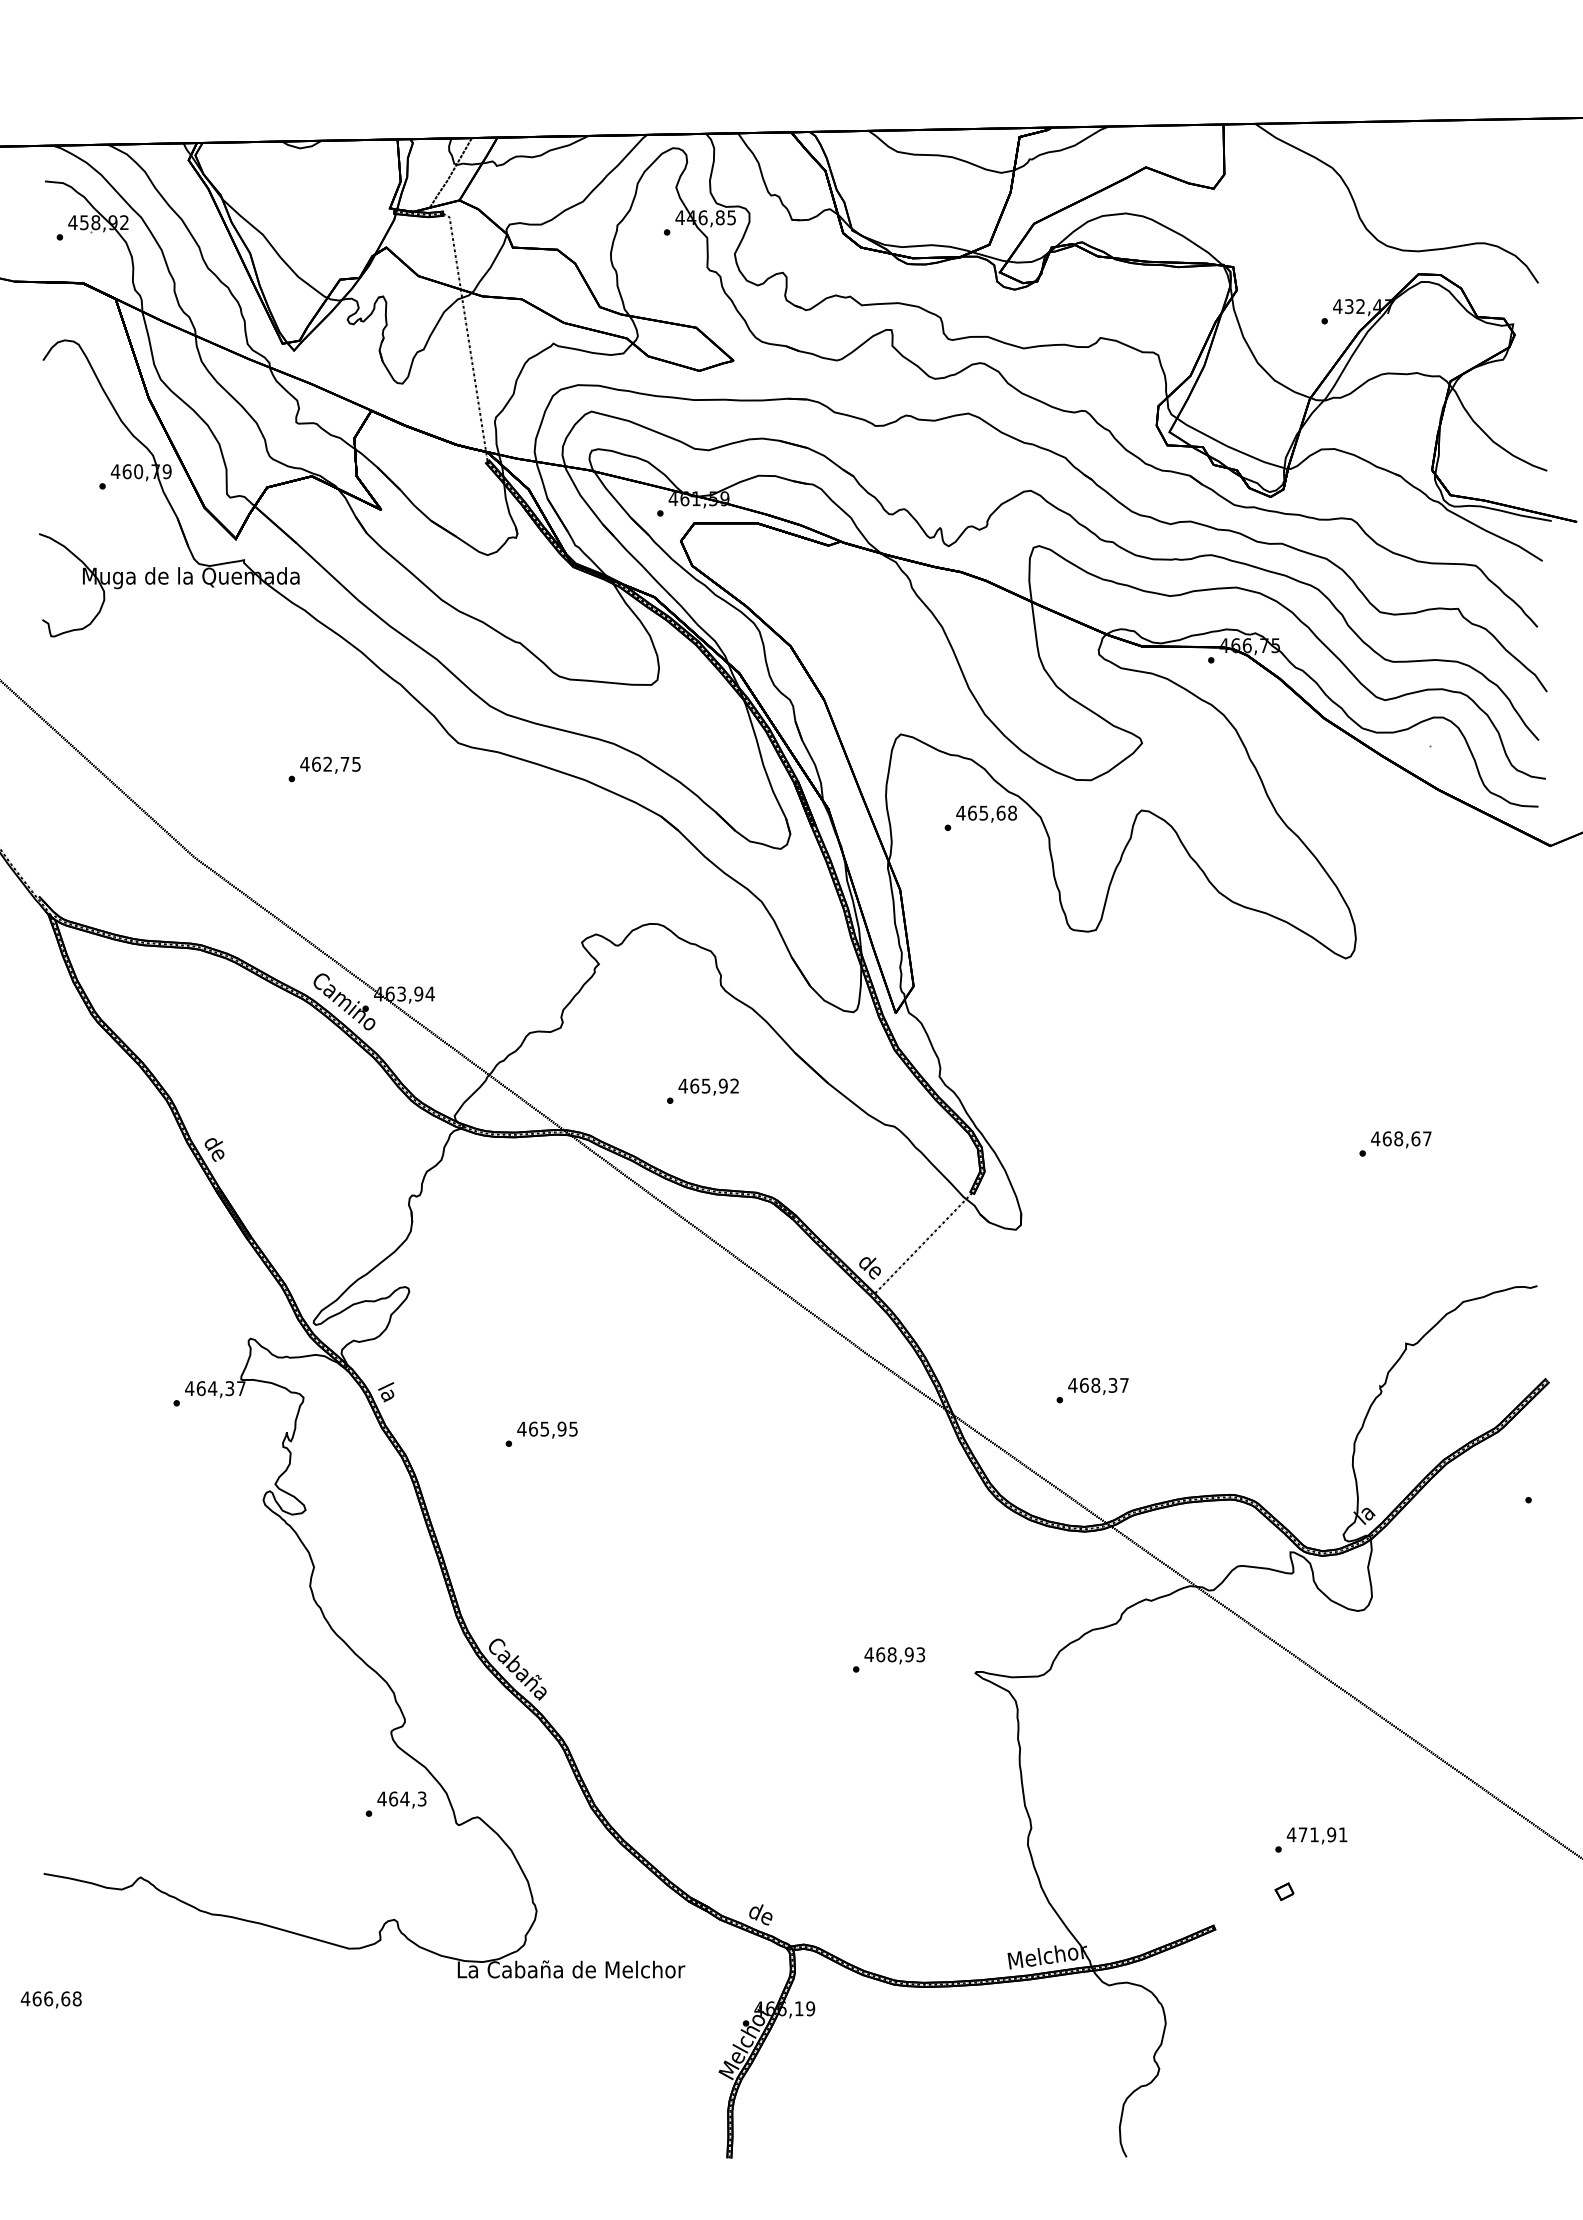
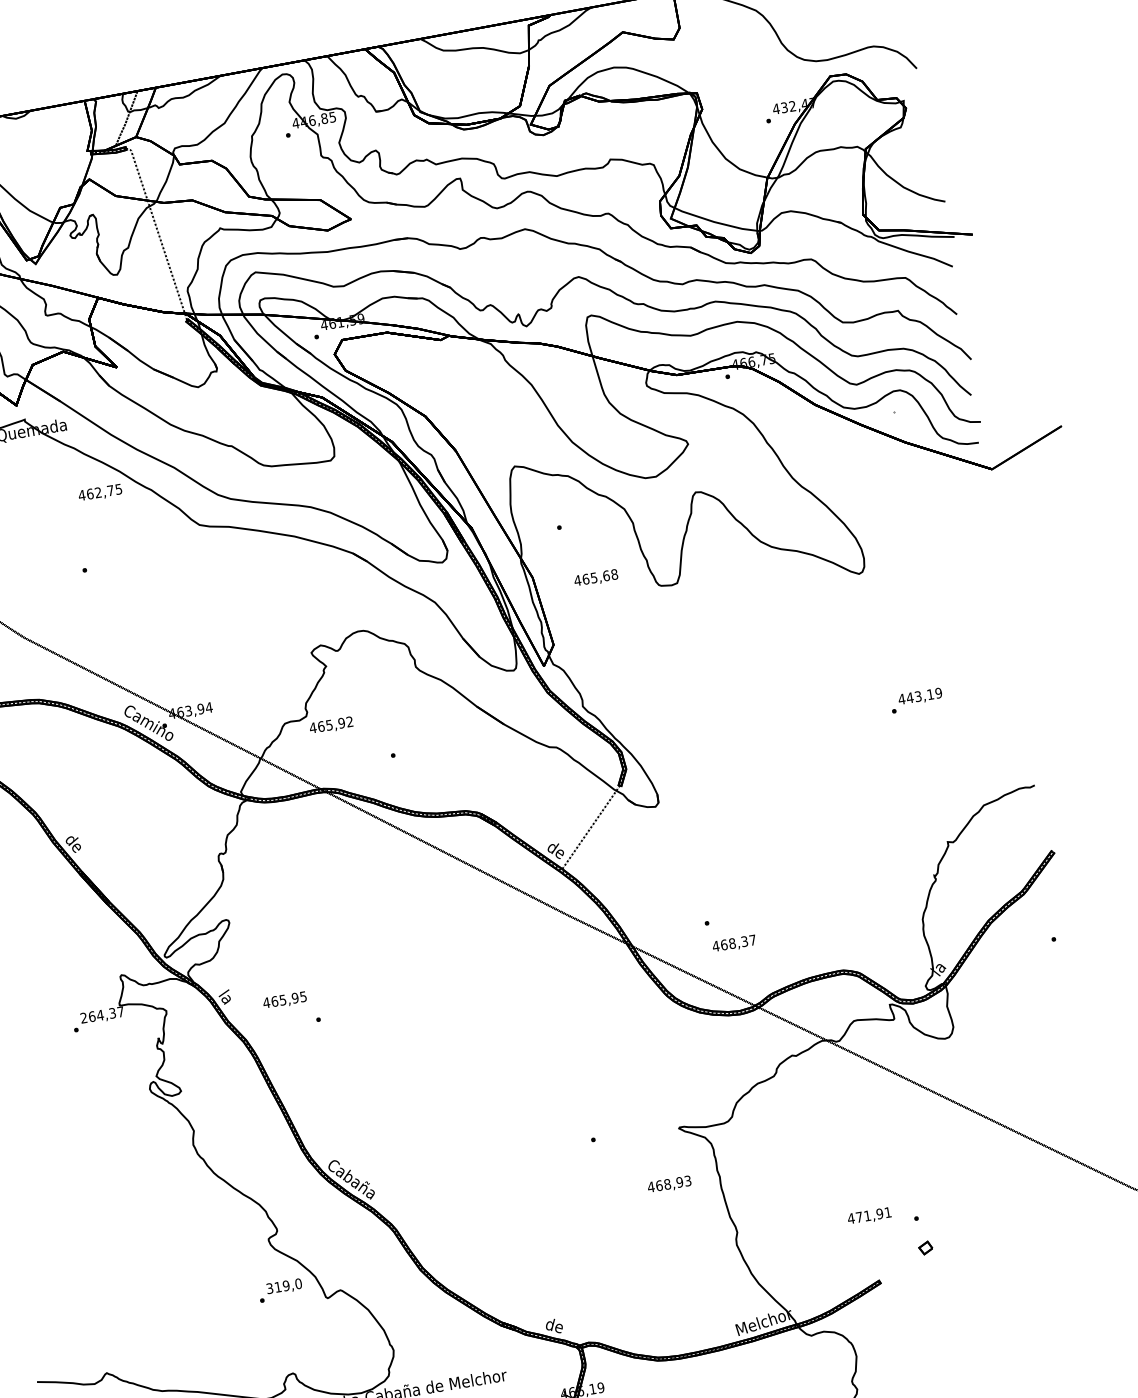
text: (330, 764) -> (100, 492), moved
text: (986, 813) -> (596, 577), moved
text: (708, 1086) -> (331, 725), moved
text: (1406, 1138) -> (923, 695), 468,67 -> 443,19
text: (1098, 1386) -> (734, 944), moved
text: (189, 1388) -> (83, 1018), 464,37 -> 264,37
text: (547, 1429) -> (284, 1000), moved
text: (894, 1655) -> (669, 1184), moved
text: (401, 1798) -> (283, 1285), 464,3 -> 319,0
text: (1316, 1835) -> (869, 1216), moved

